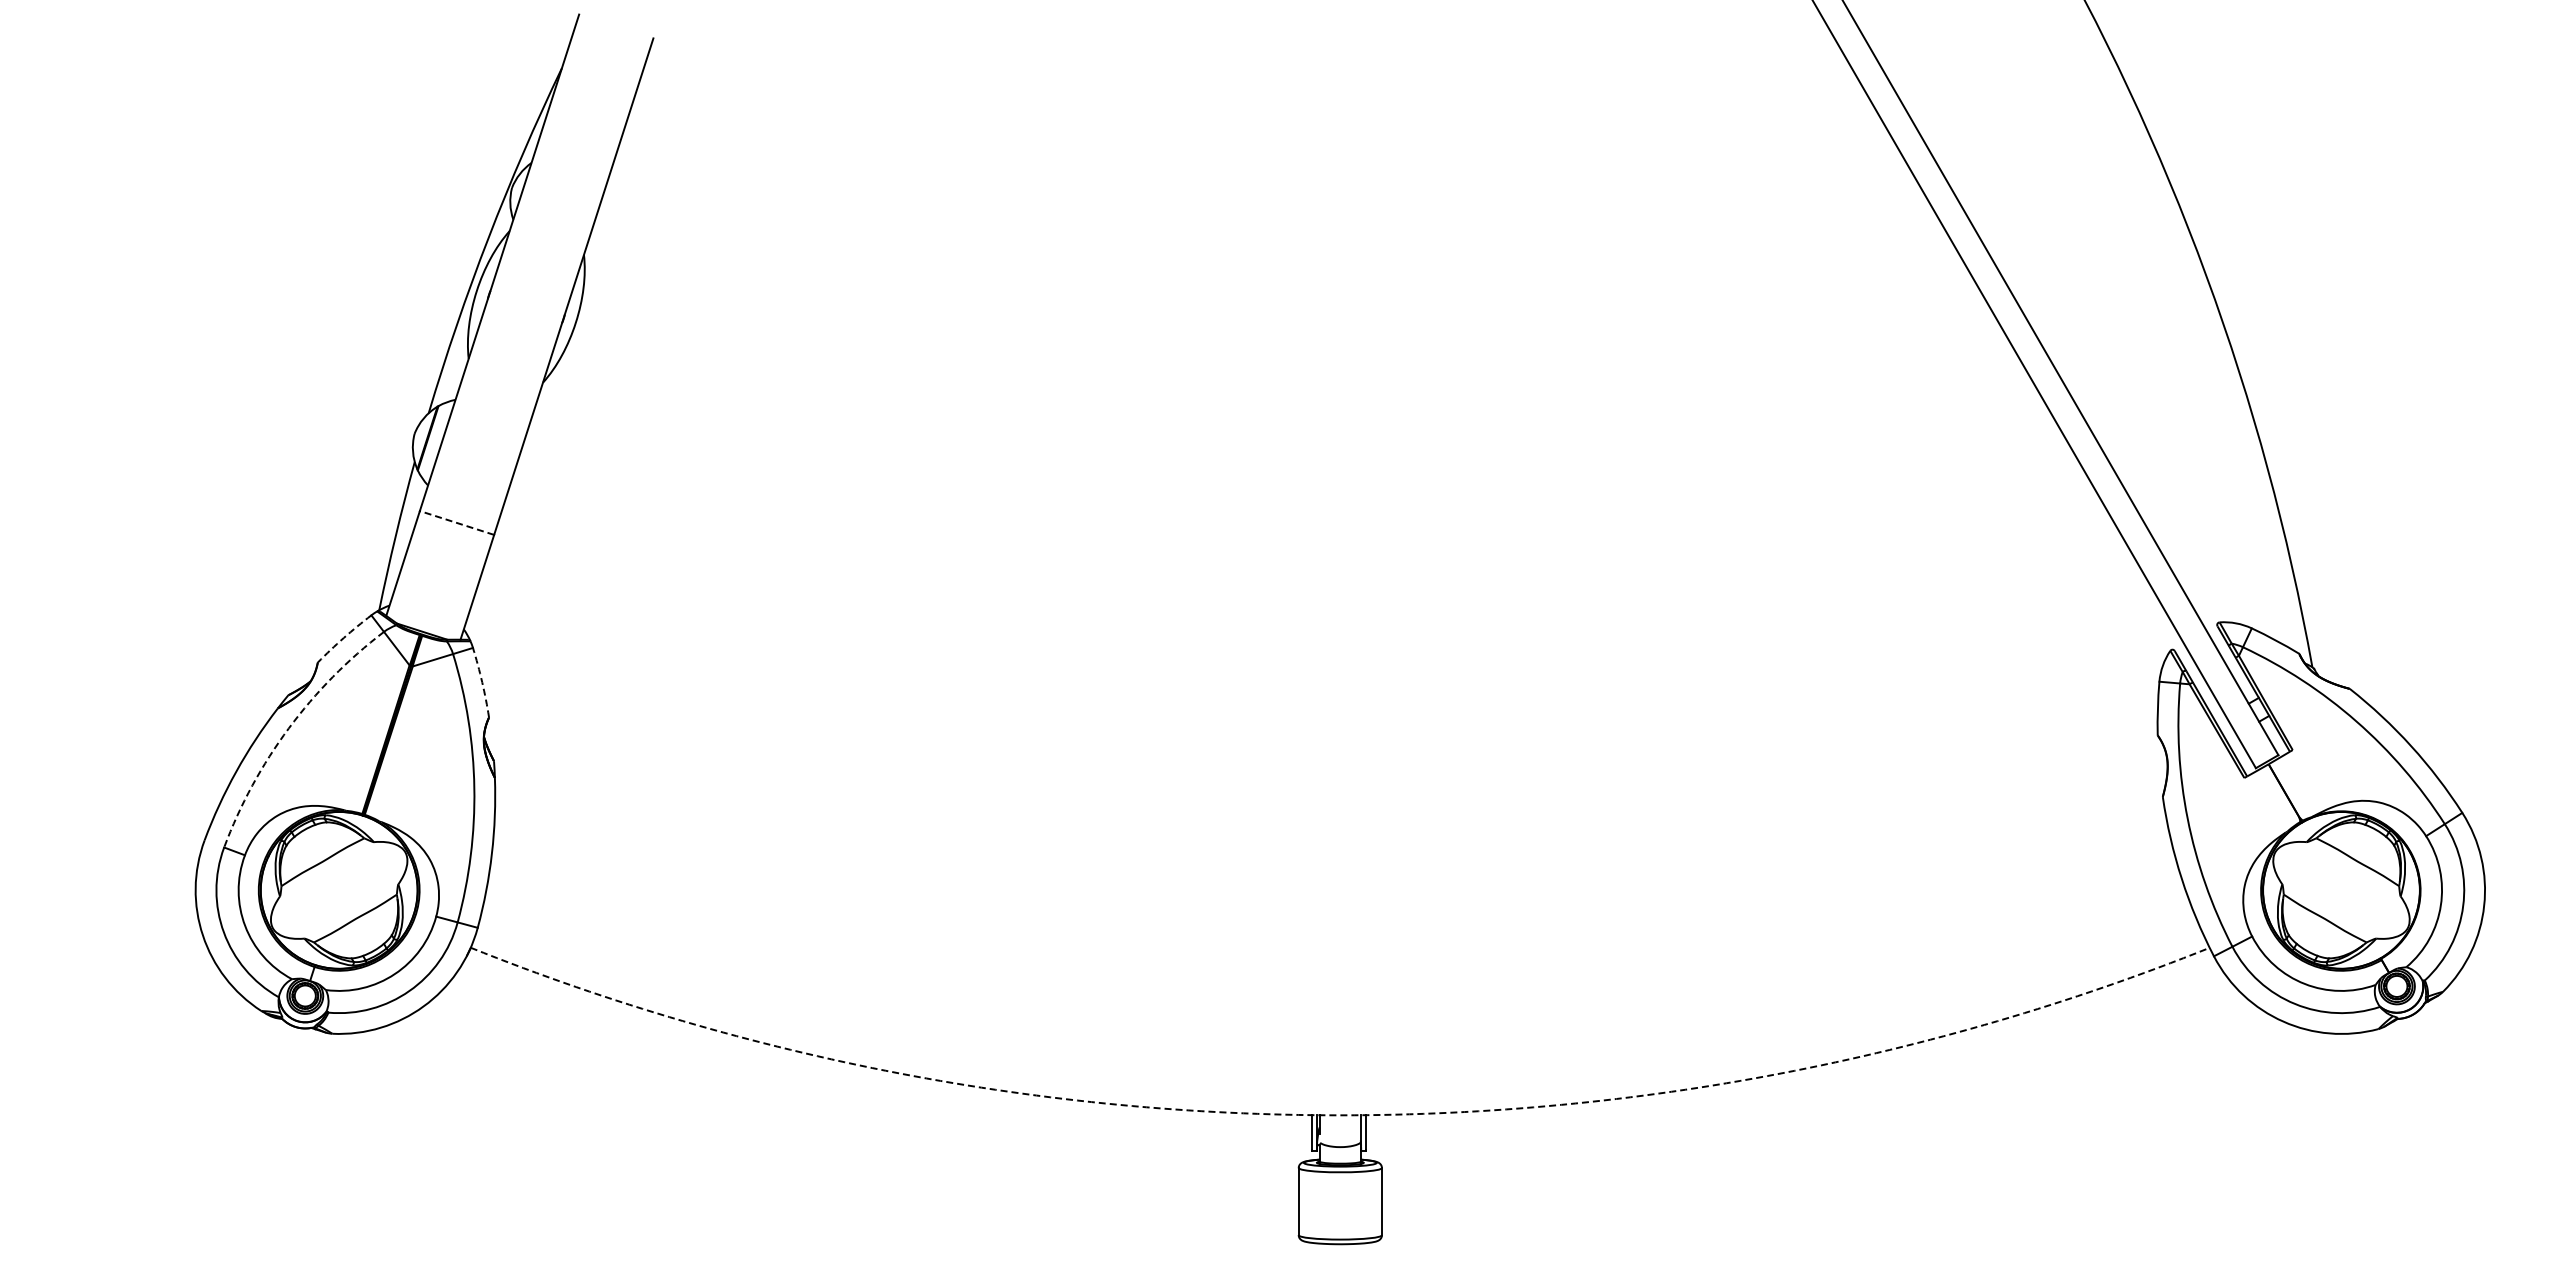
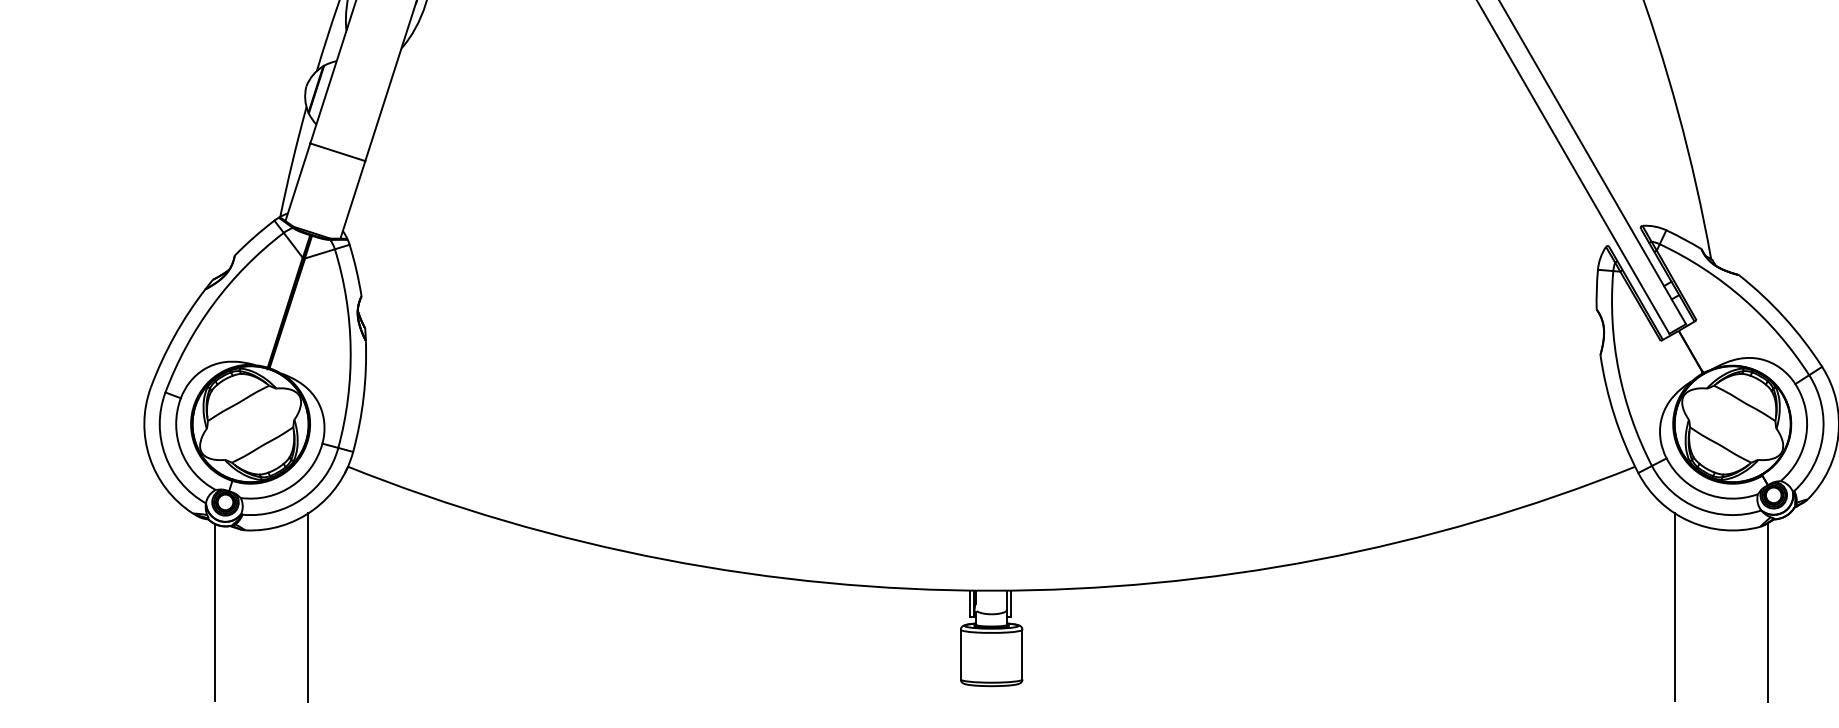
line: (456, 522) -> (337, 151), dashed -> solid
arc: (343, 637) -> (253, 237), dashed -> solid
arc: (482, 682) -> (356, 270), dashed -> solid
arc: (288, 728) -> (213, 304), dashed -> solid
arc: (1340, 1115) -> (991, 590), dashed -> solid
line: (2263, 1136) -> (1674, 606), added
line: (417, 1138) -> (308, 607), added
line: (291, 1144) -> (215, 612), added
line: (2388, 1144) -> (1767, 612), added

